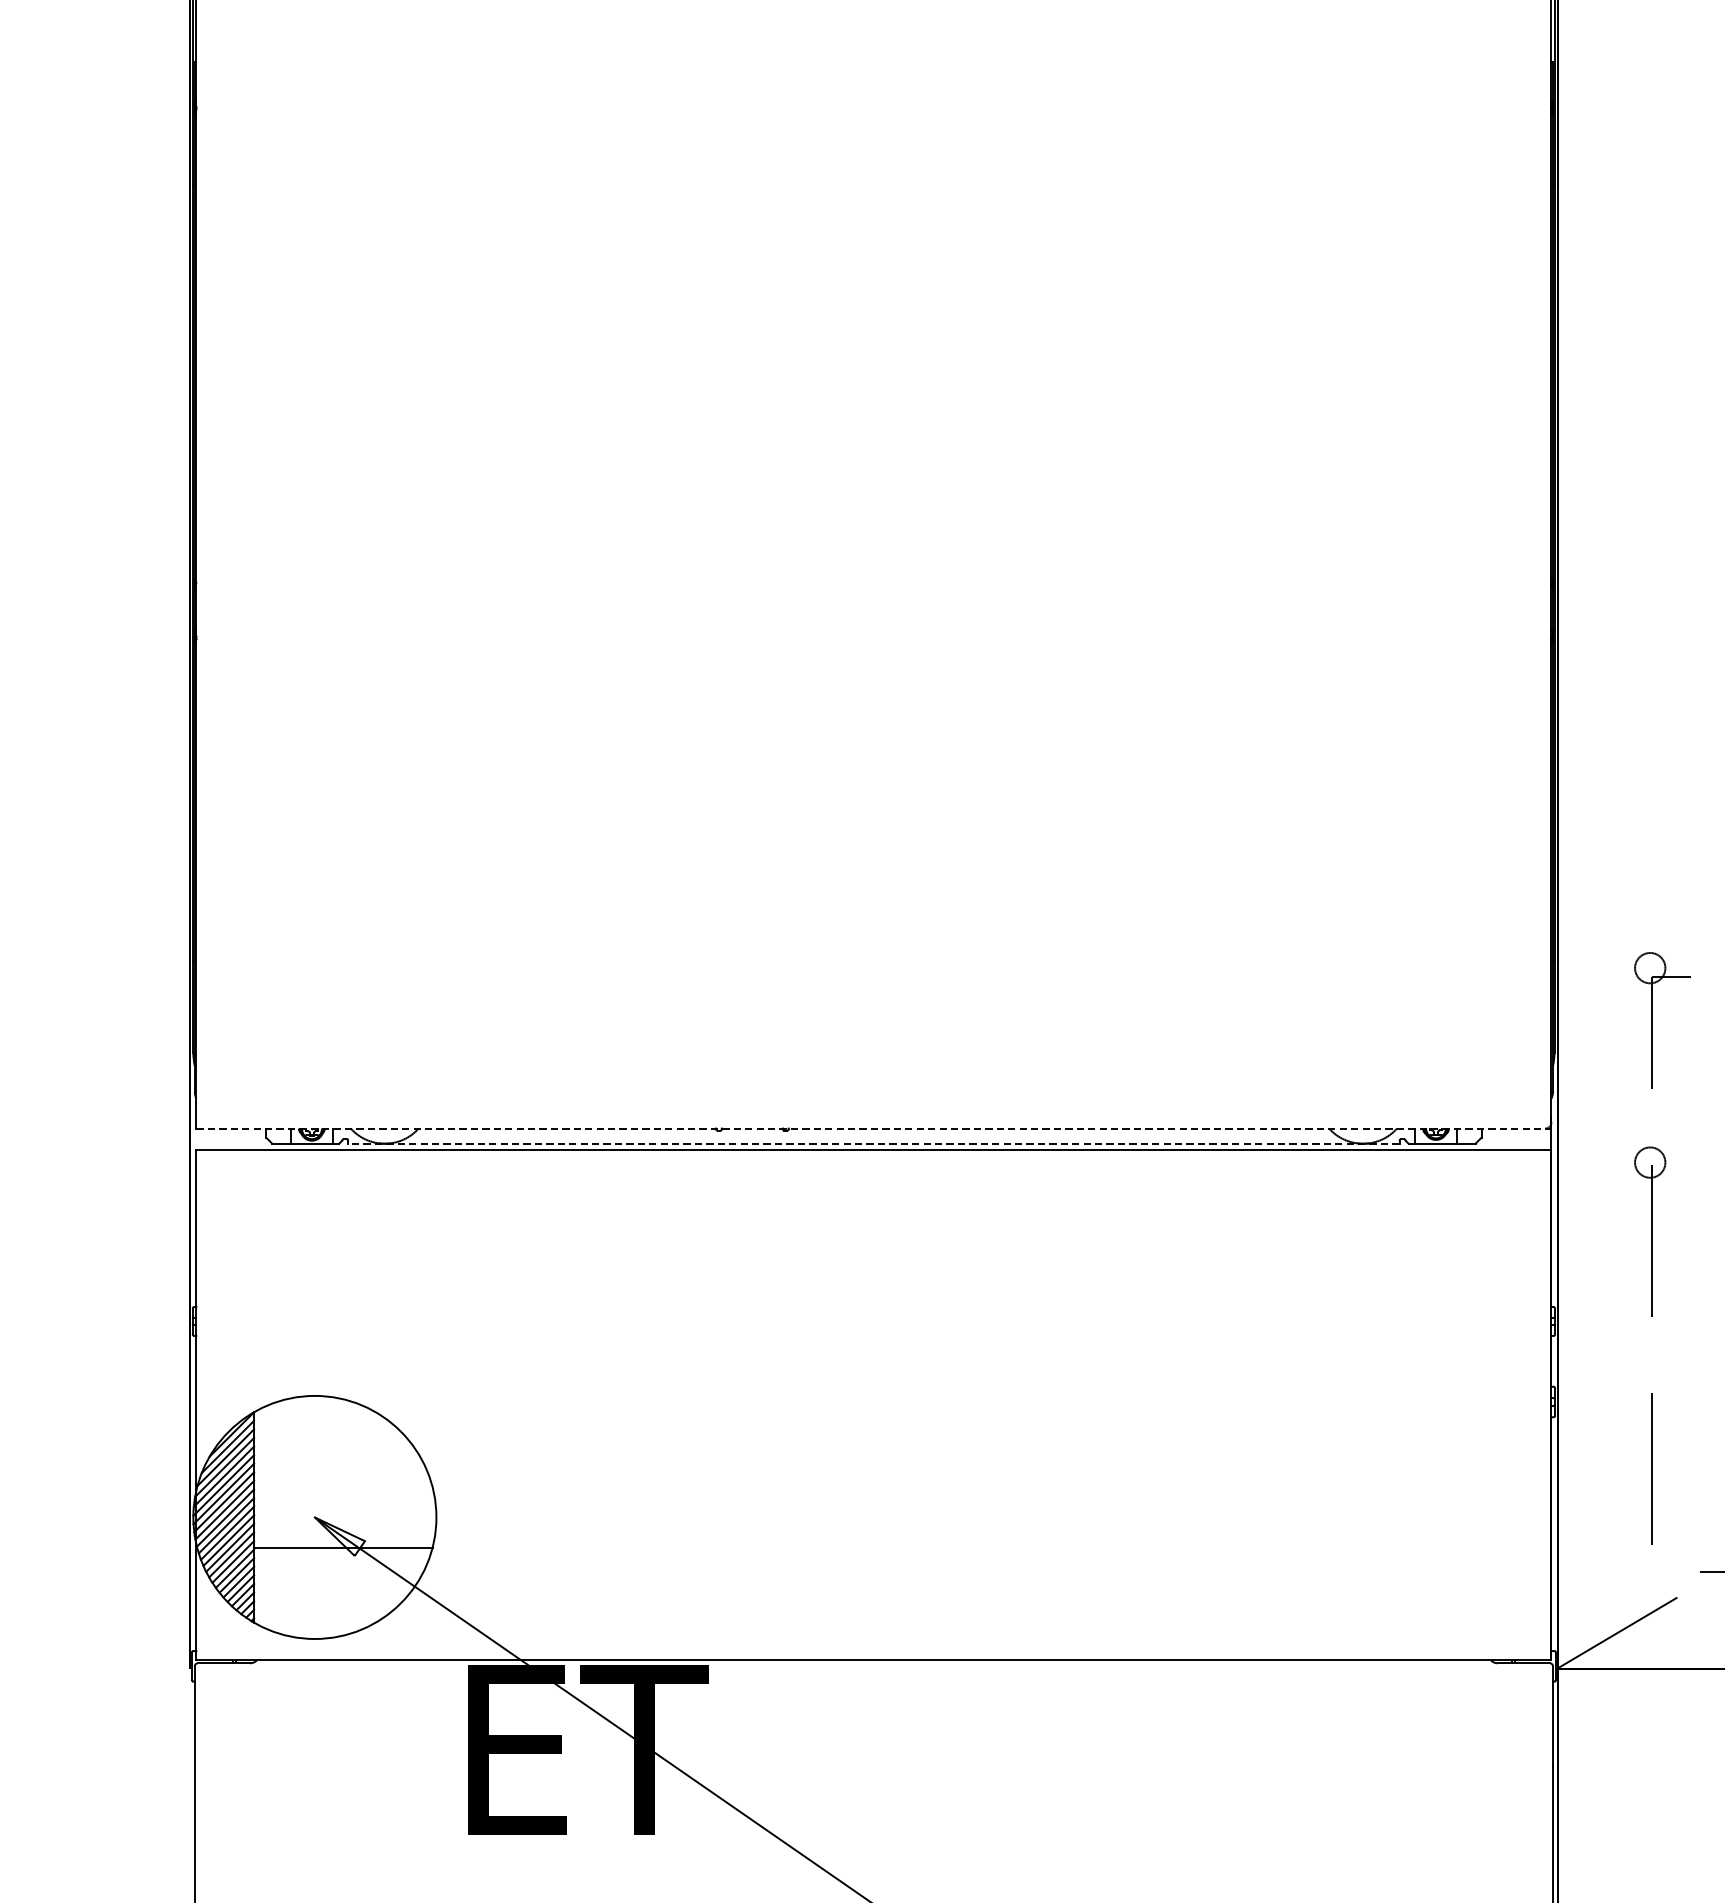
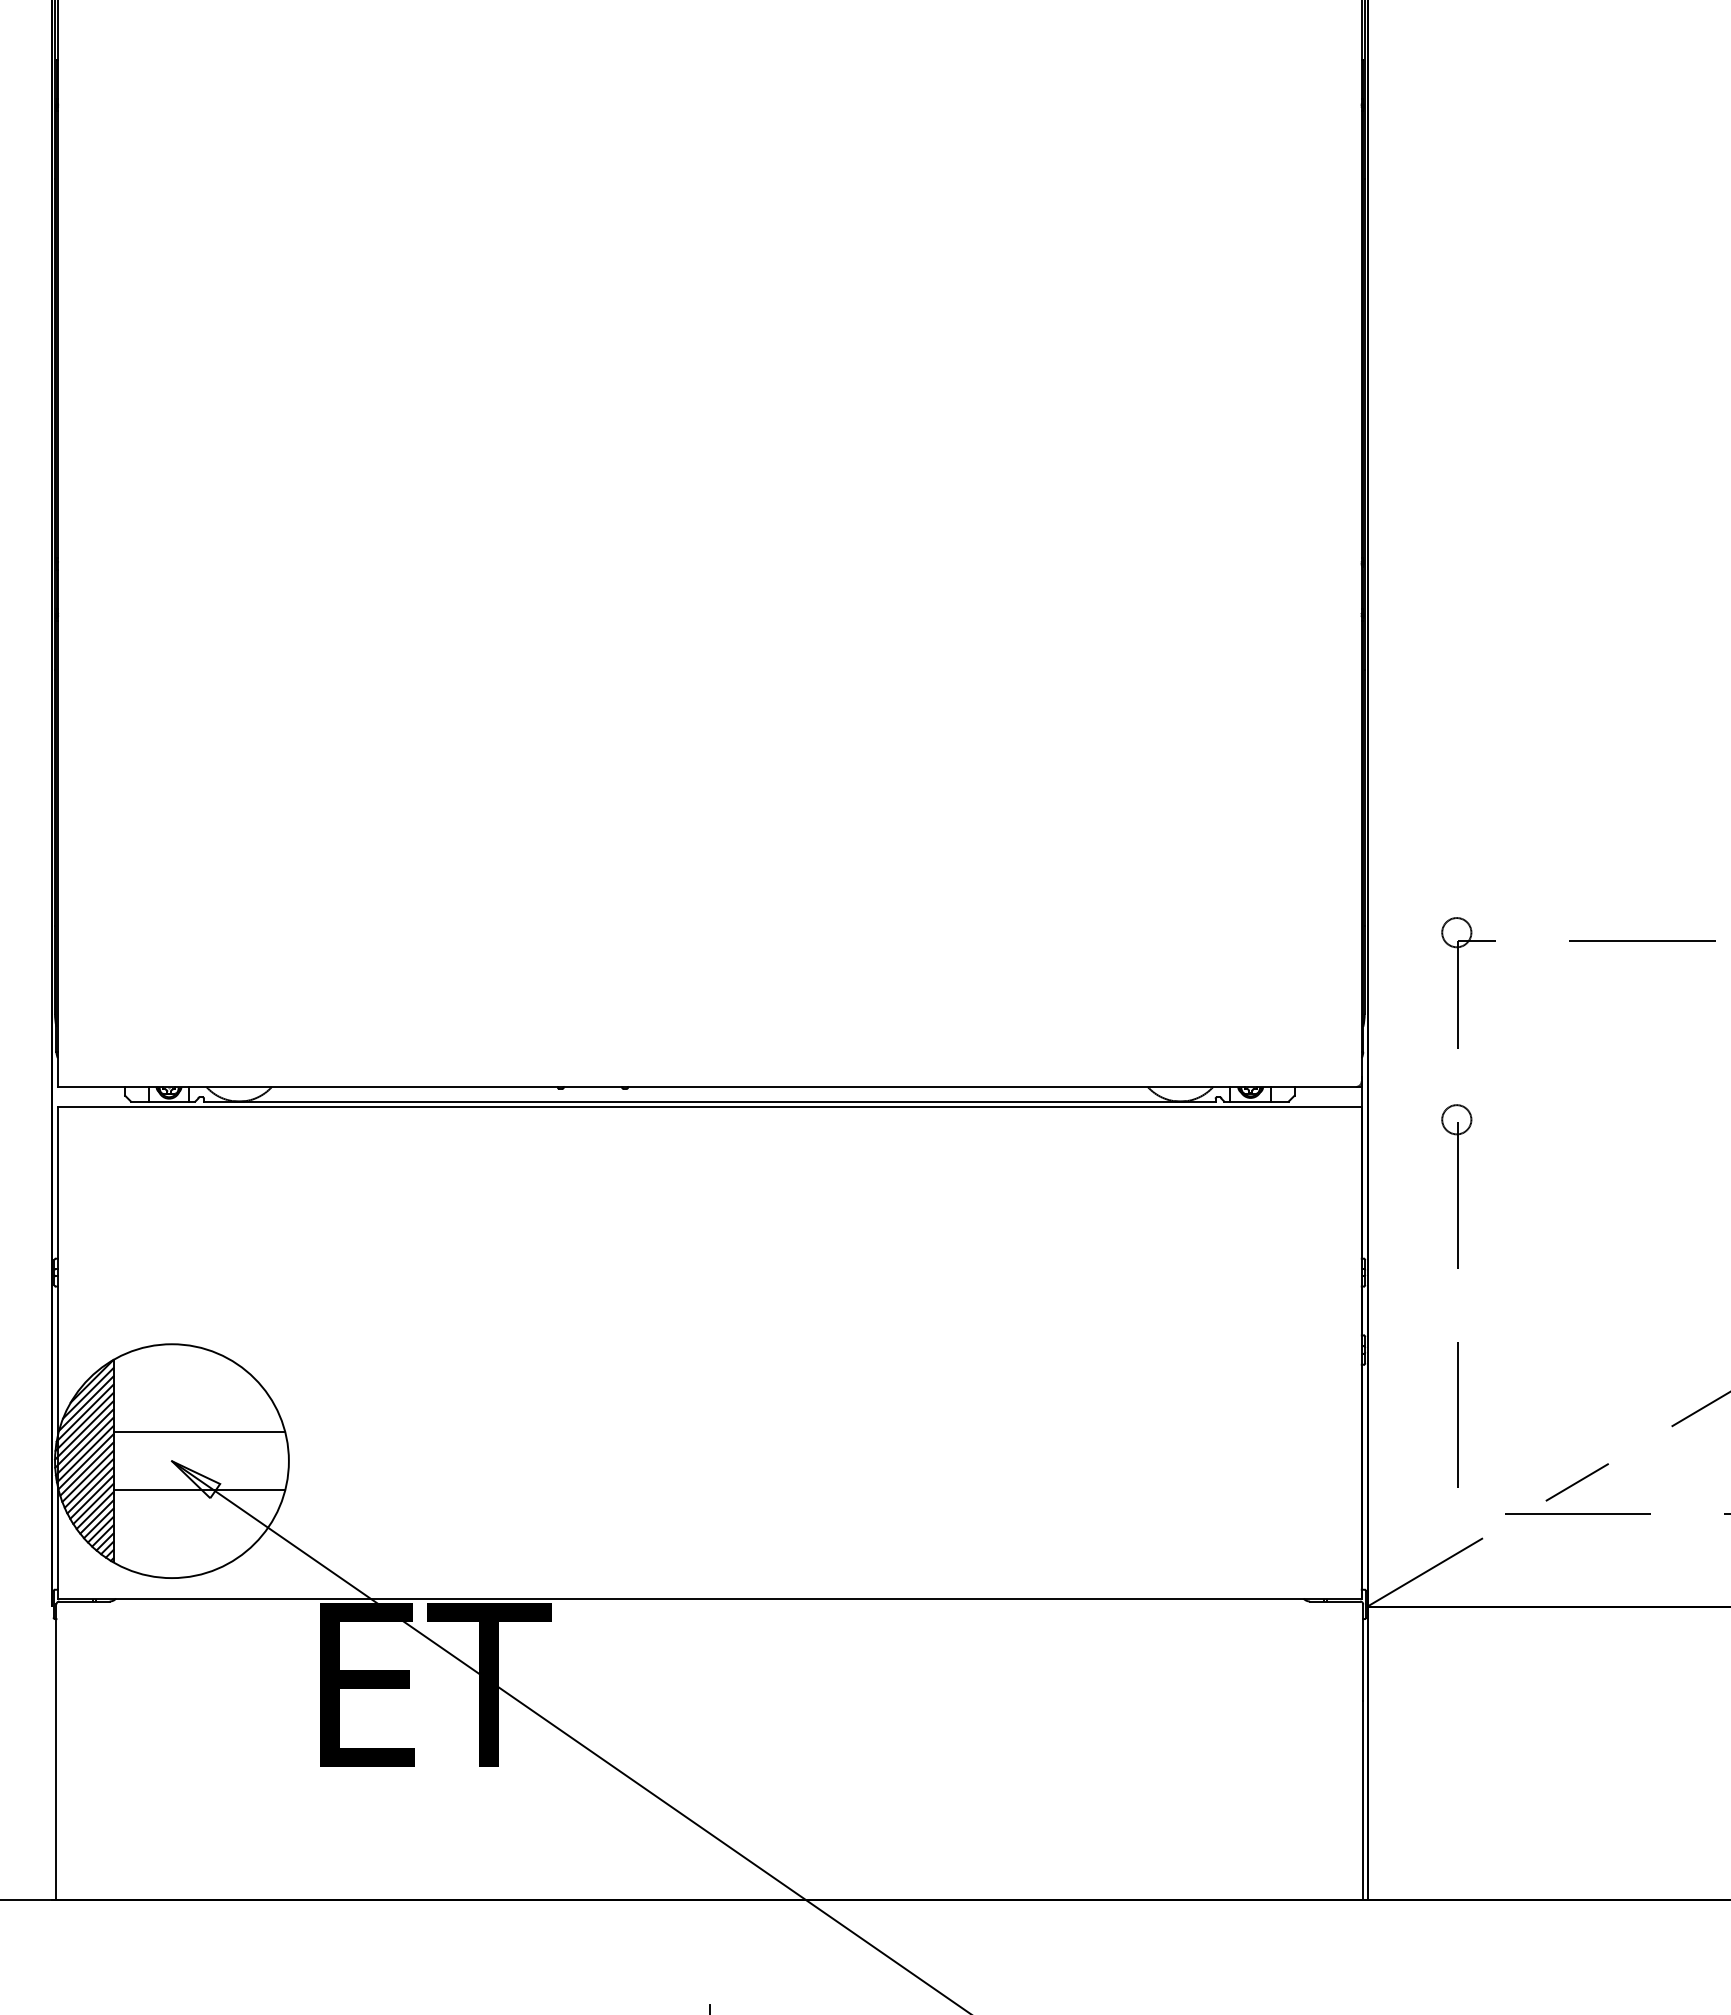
line: (873, 1128) -> (709, 1086), dashed -> solid
line: (873, 1143) -> (709, 1101), dashed -> solid
line: (343, 1486) -> (199, 1431), added

